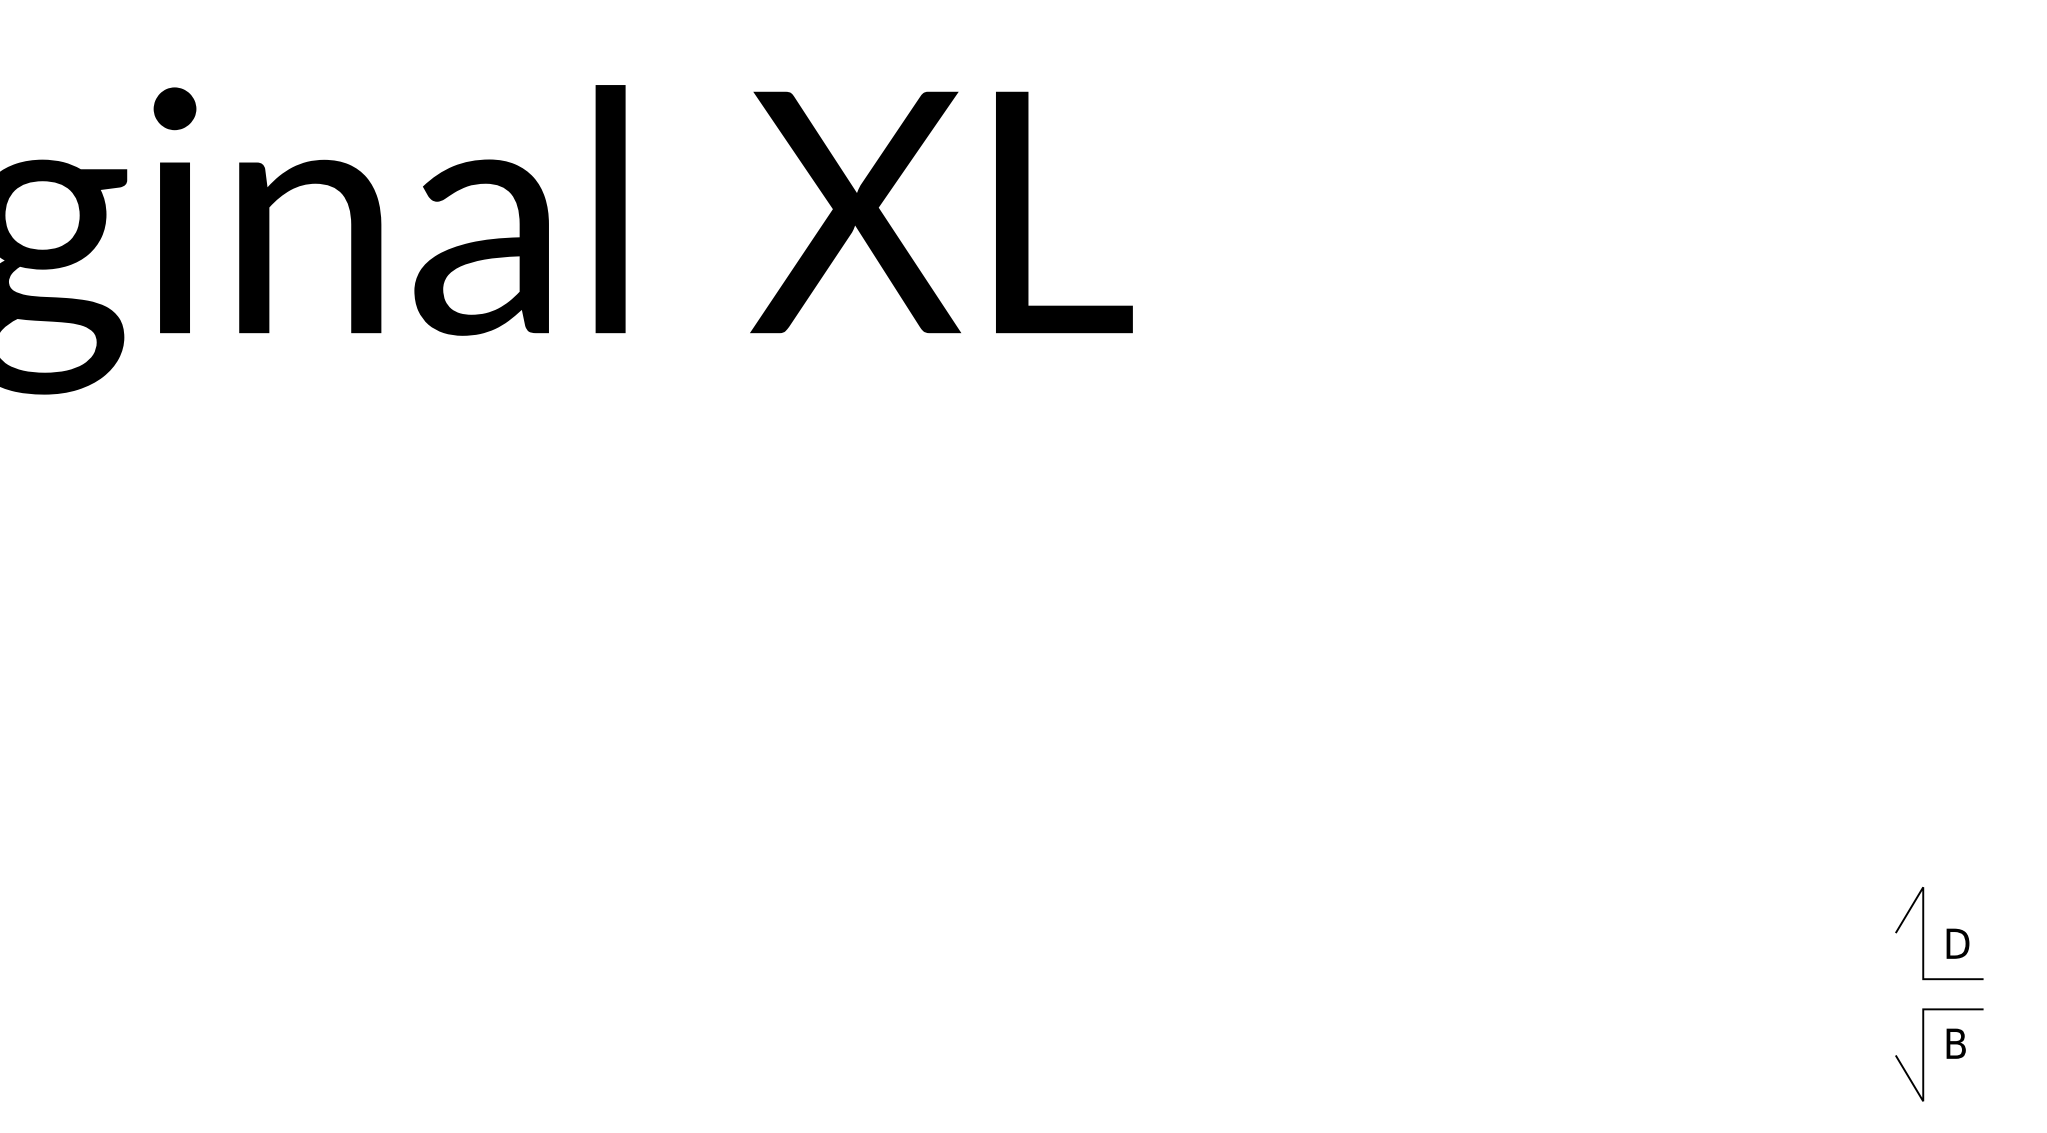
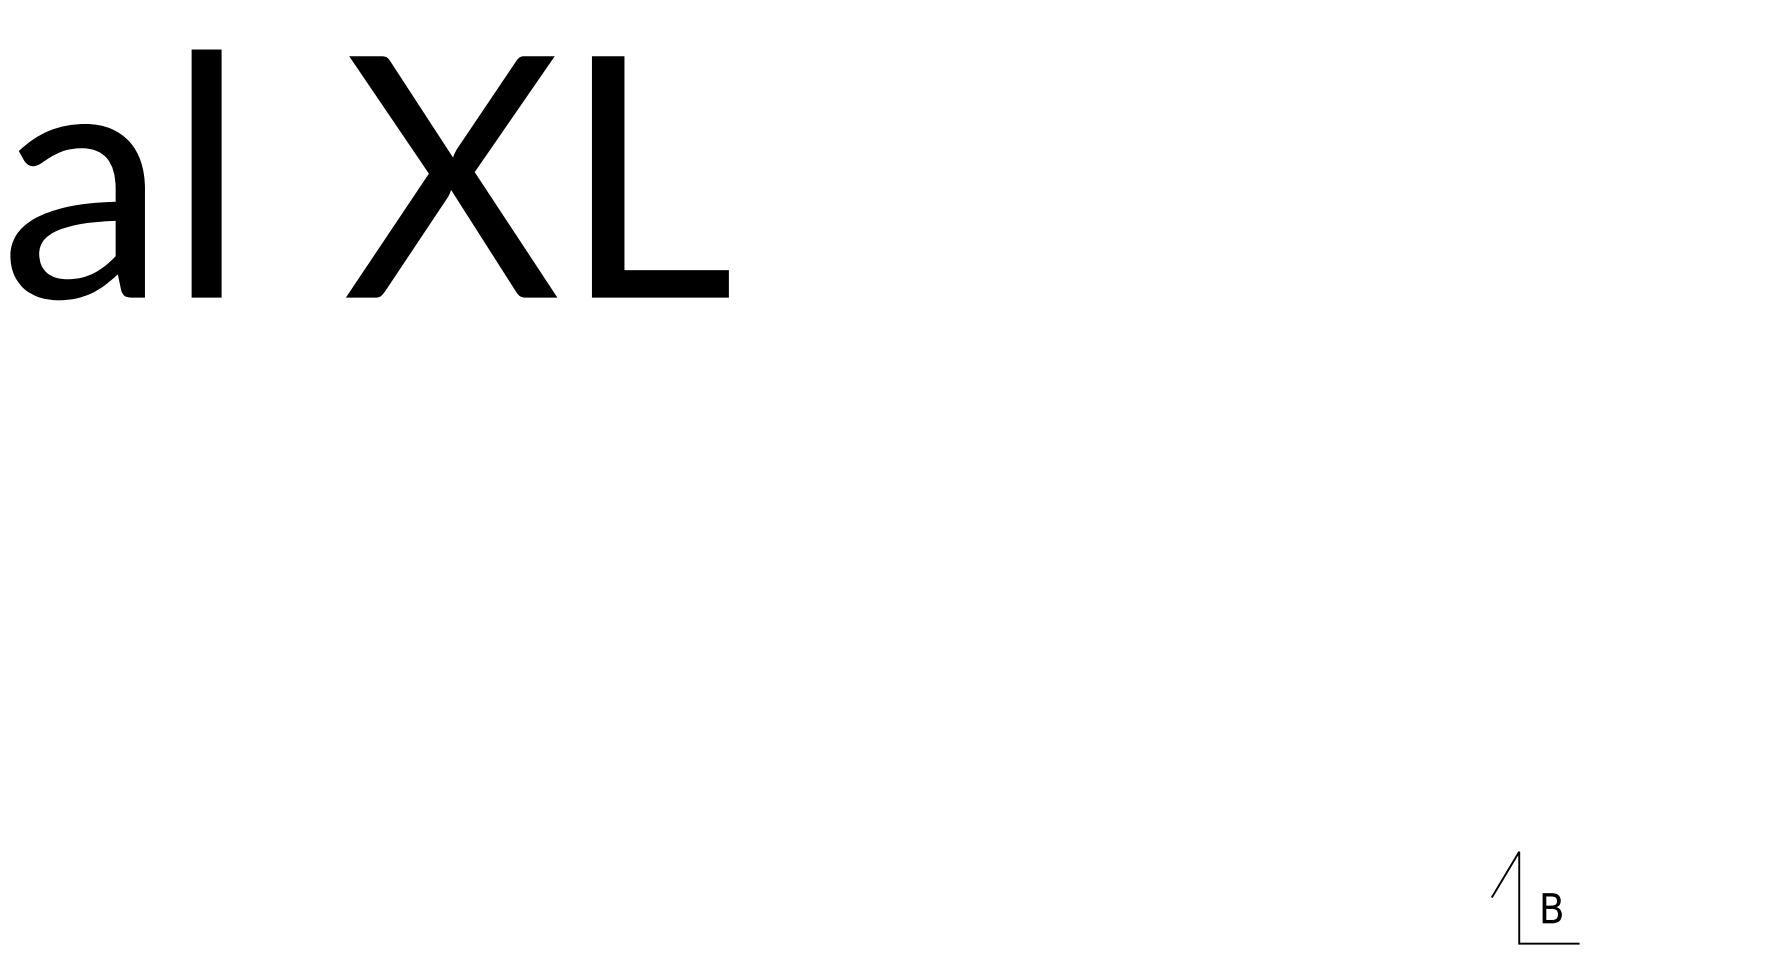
text: (1959, 943) -> (1555, 907), D -> B

